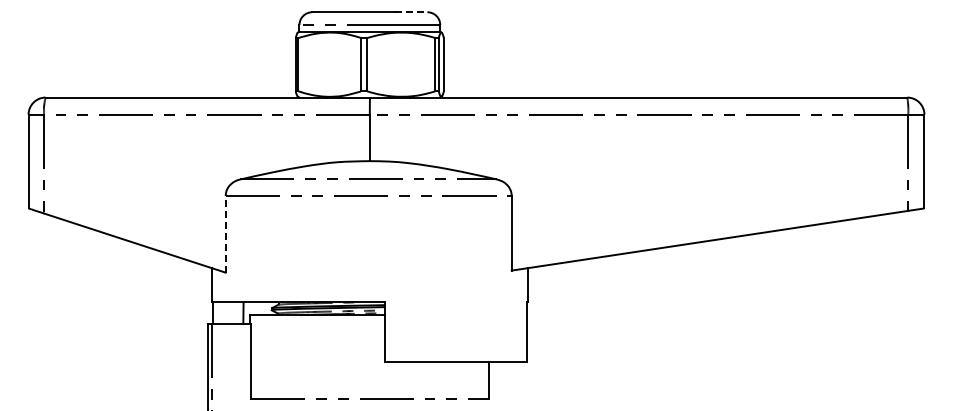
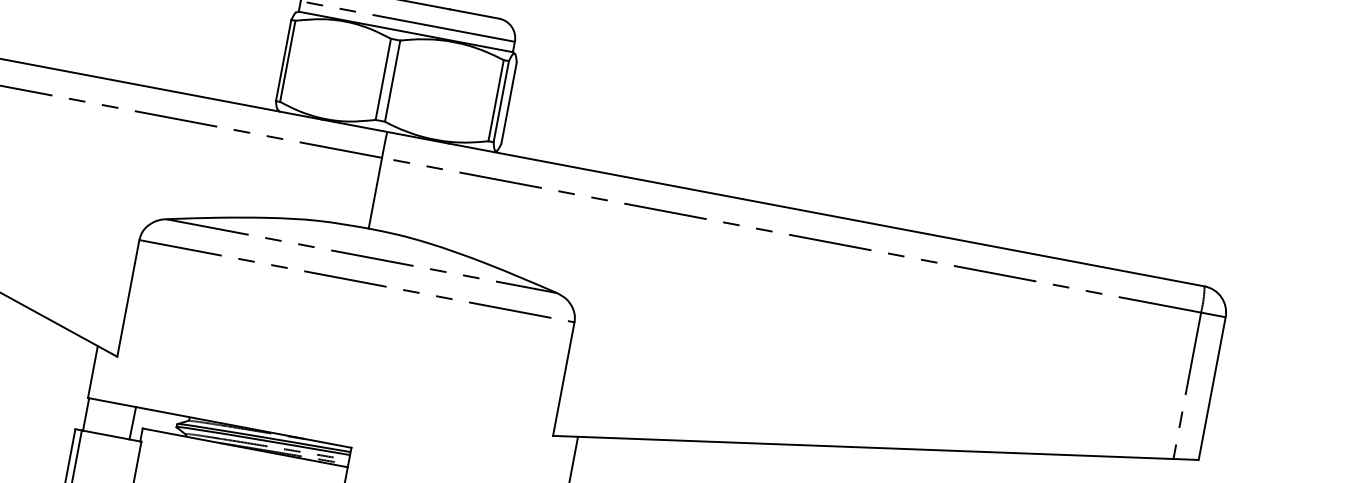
line: (411, 12) -> (474, 14), dashed -> solid
line: (225, 233) -> (128, 297), dashed -> solid

